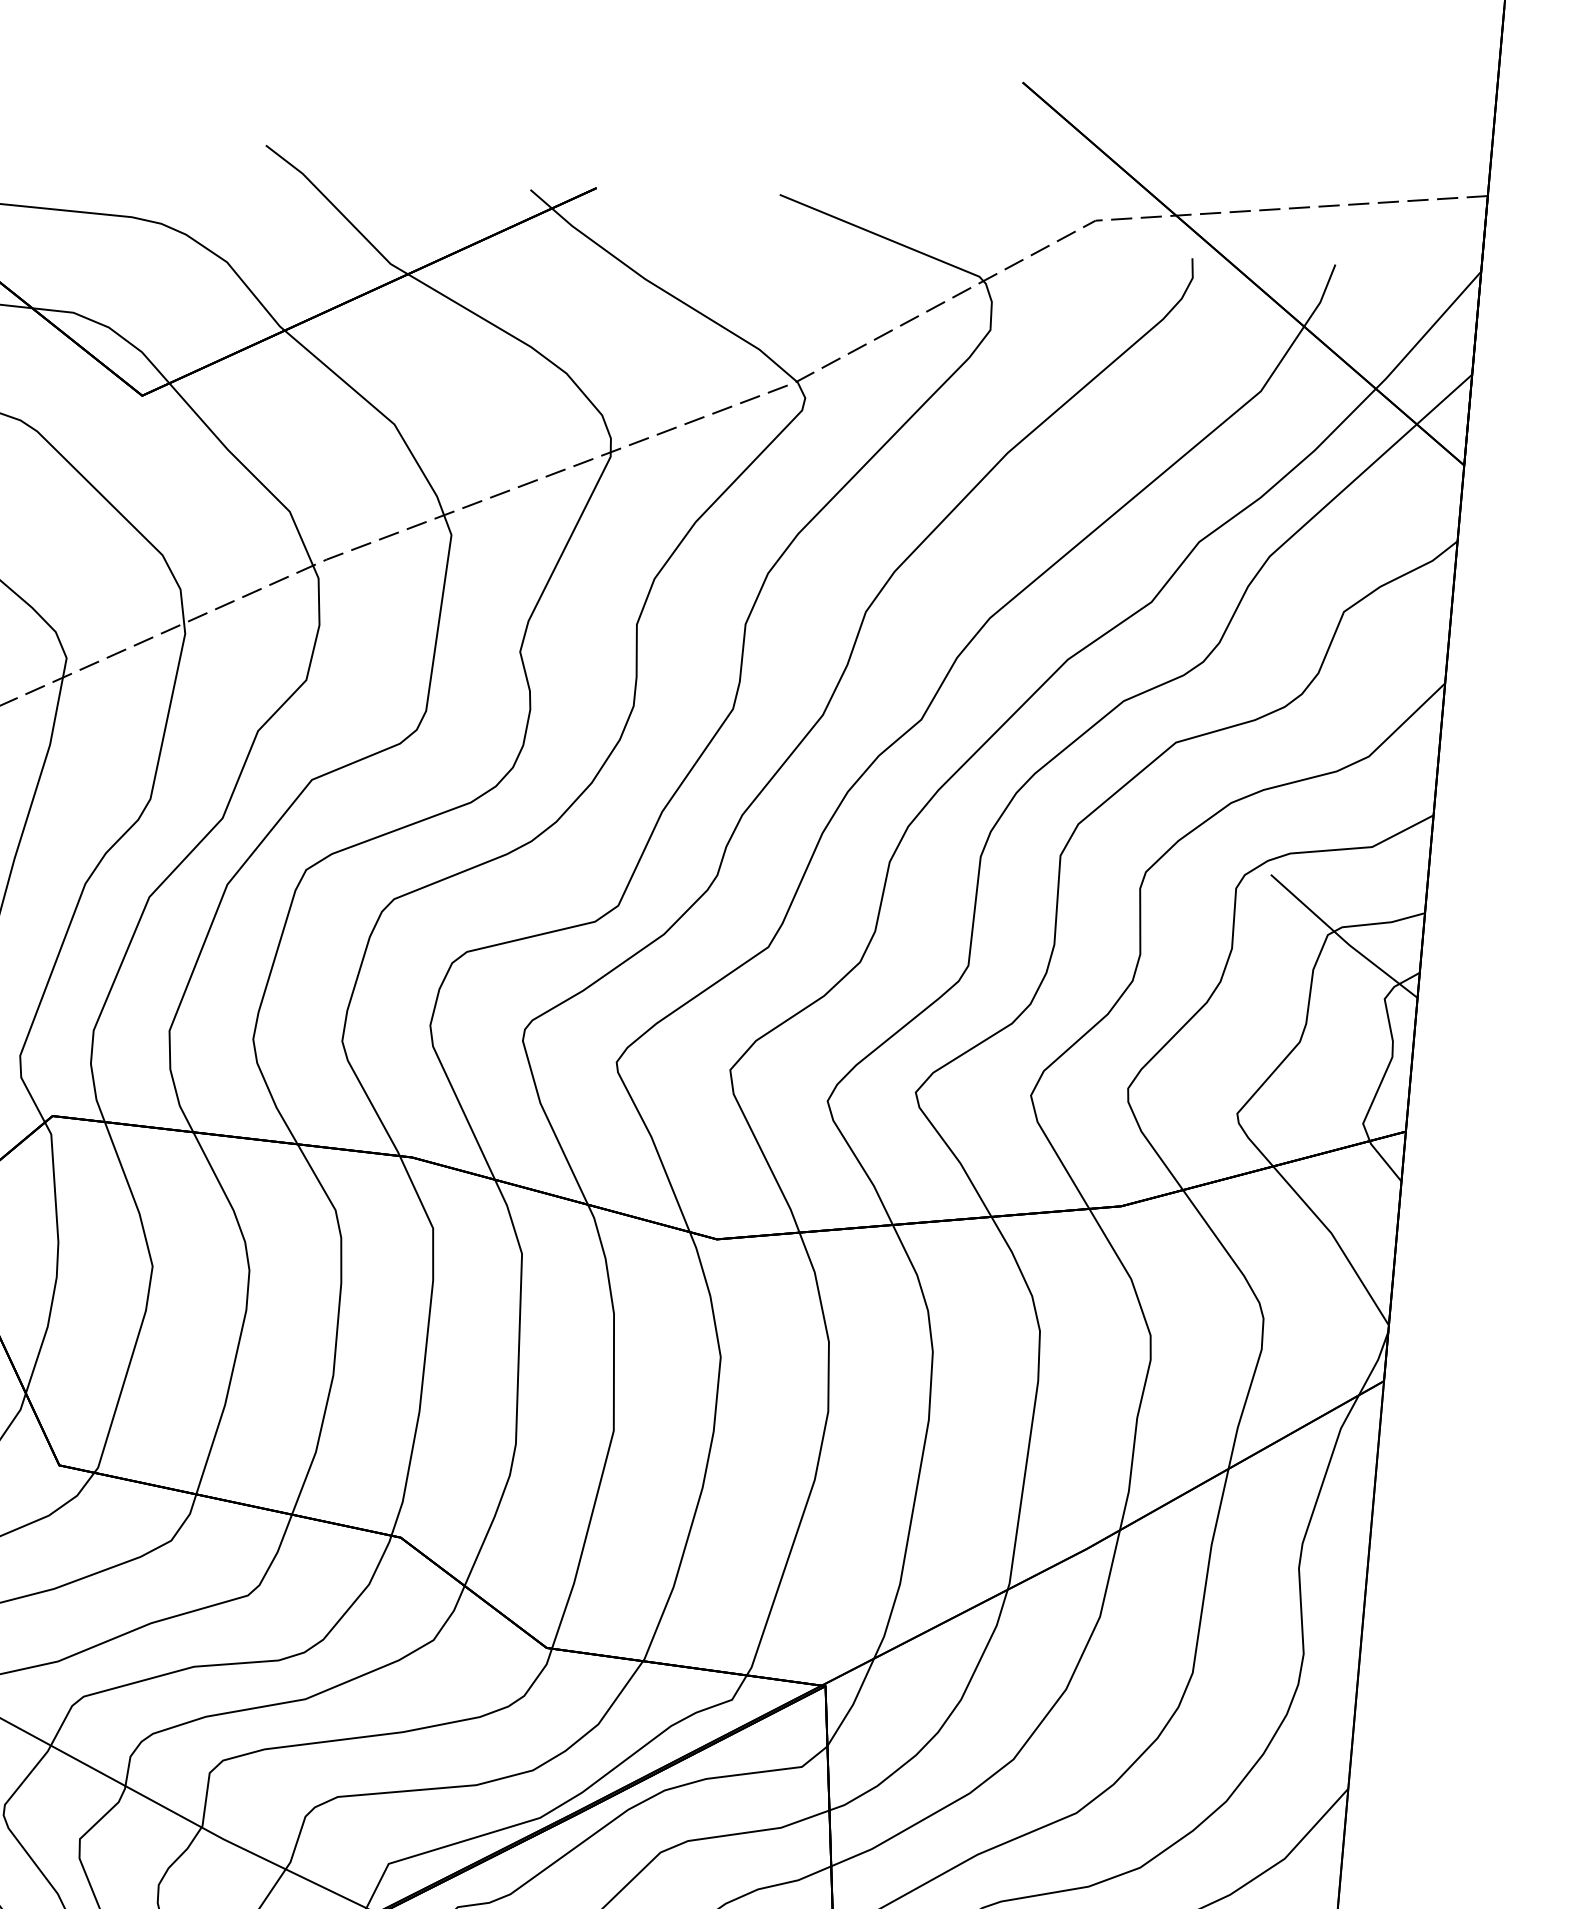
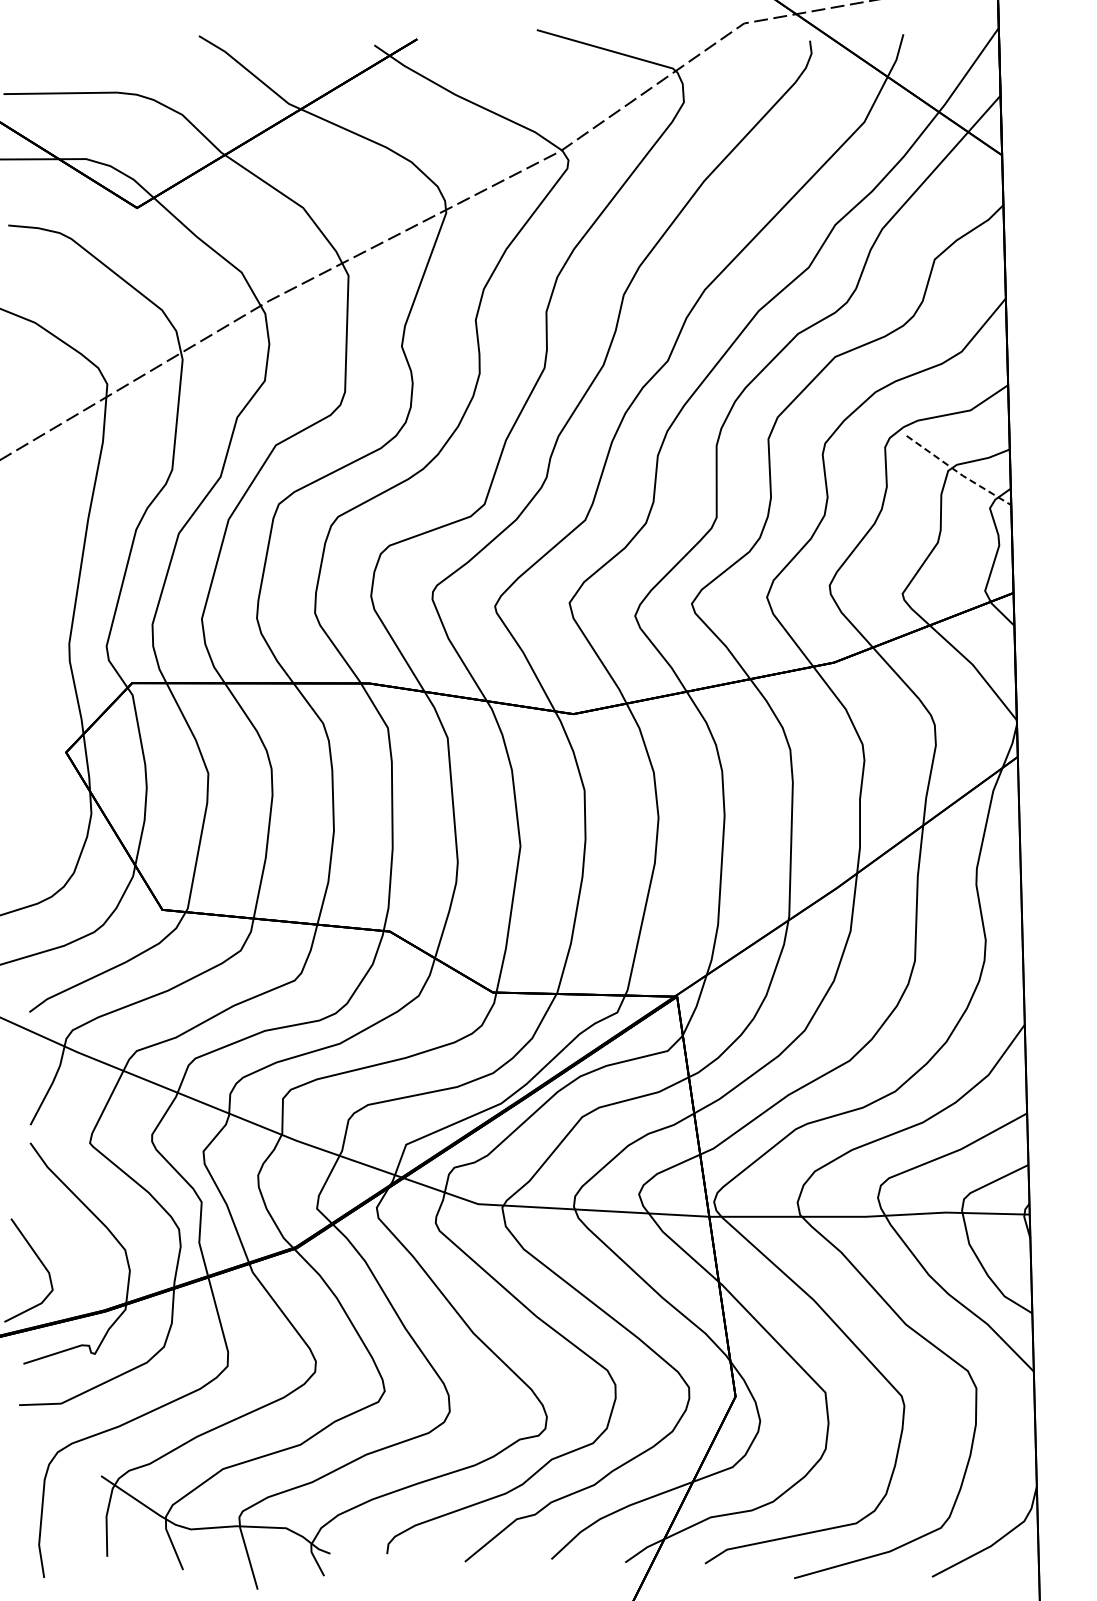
line: (1343, 940) -> (958, 473), solid -> dashed

